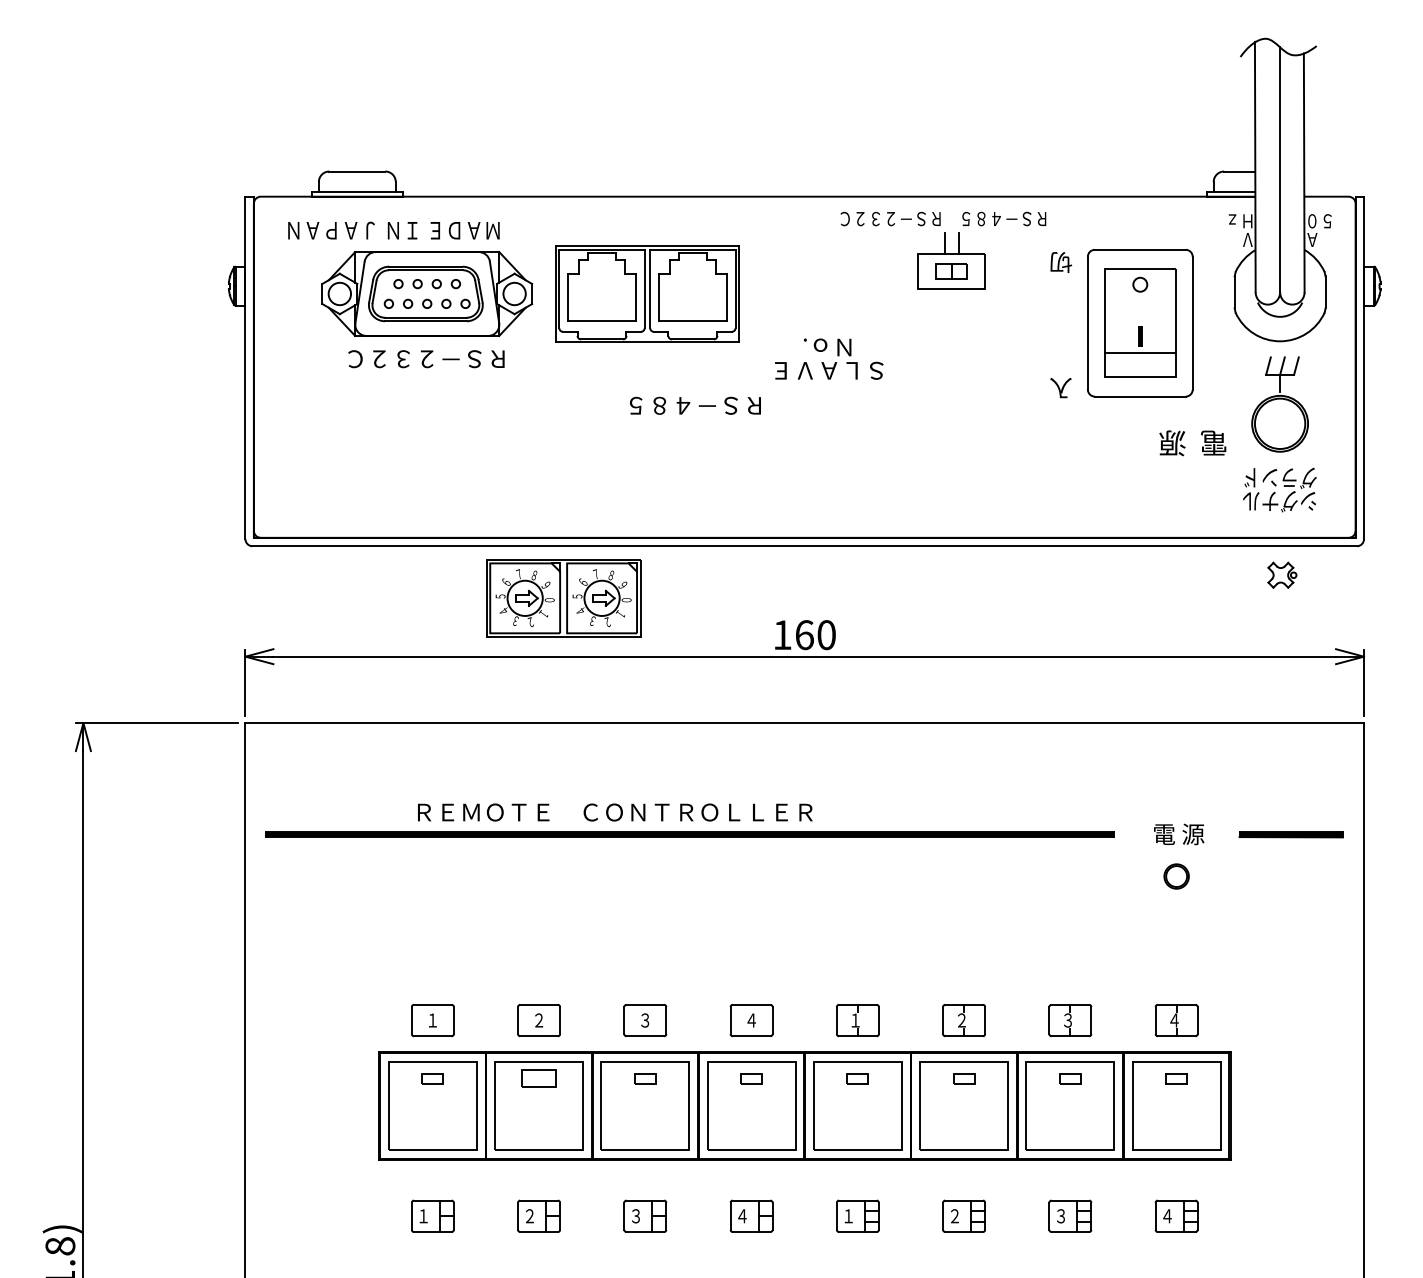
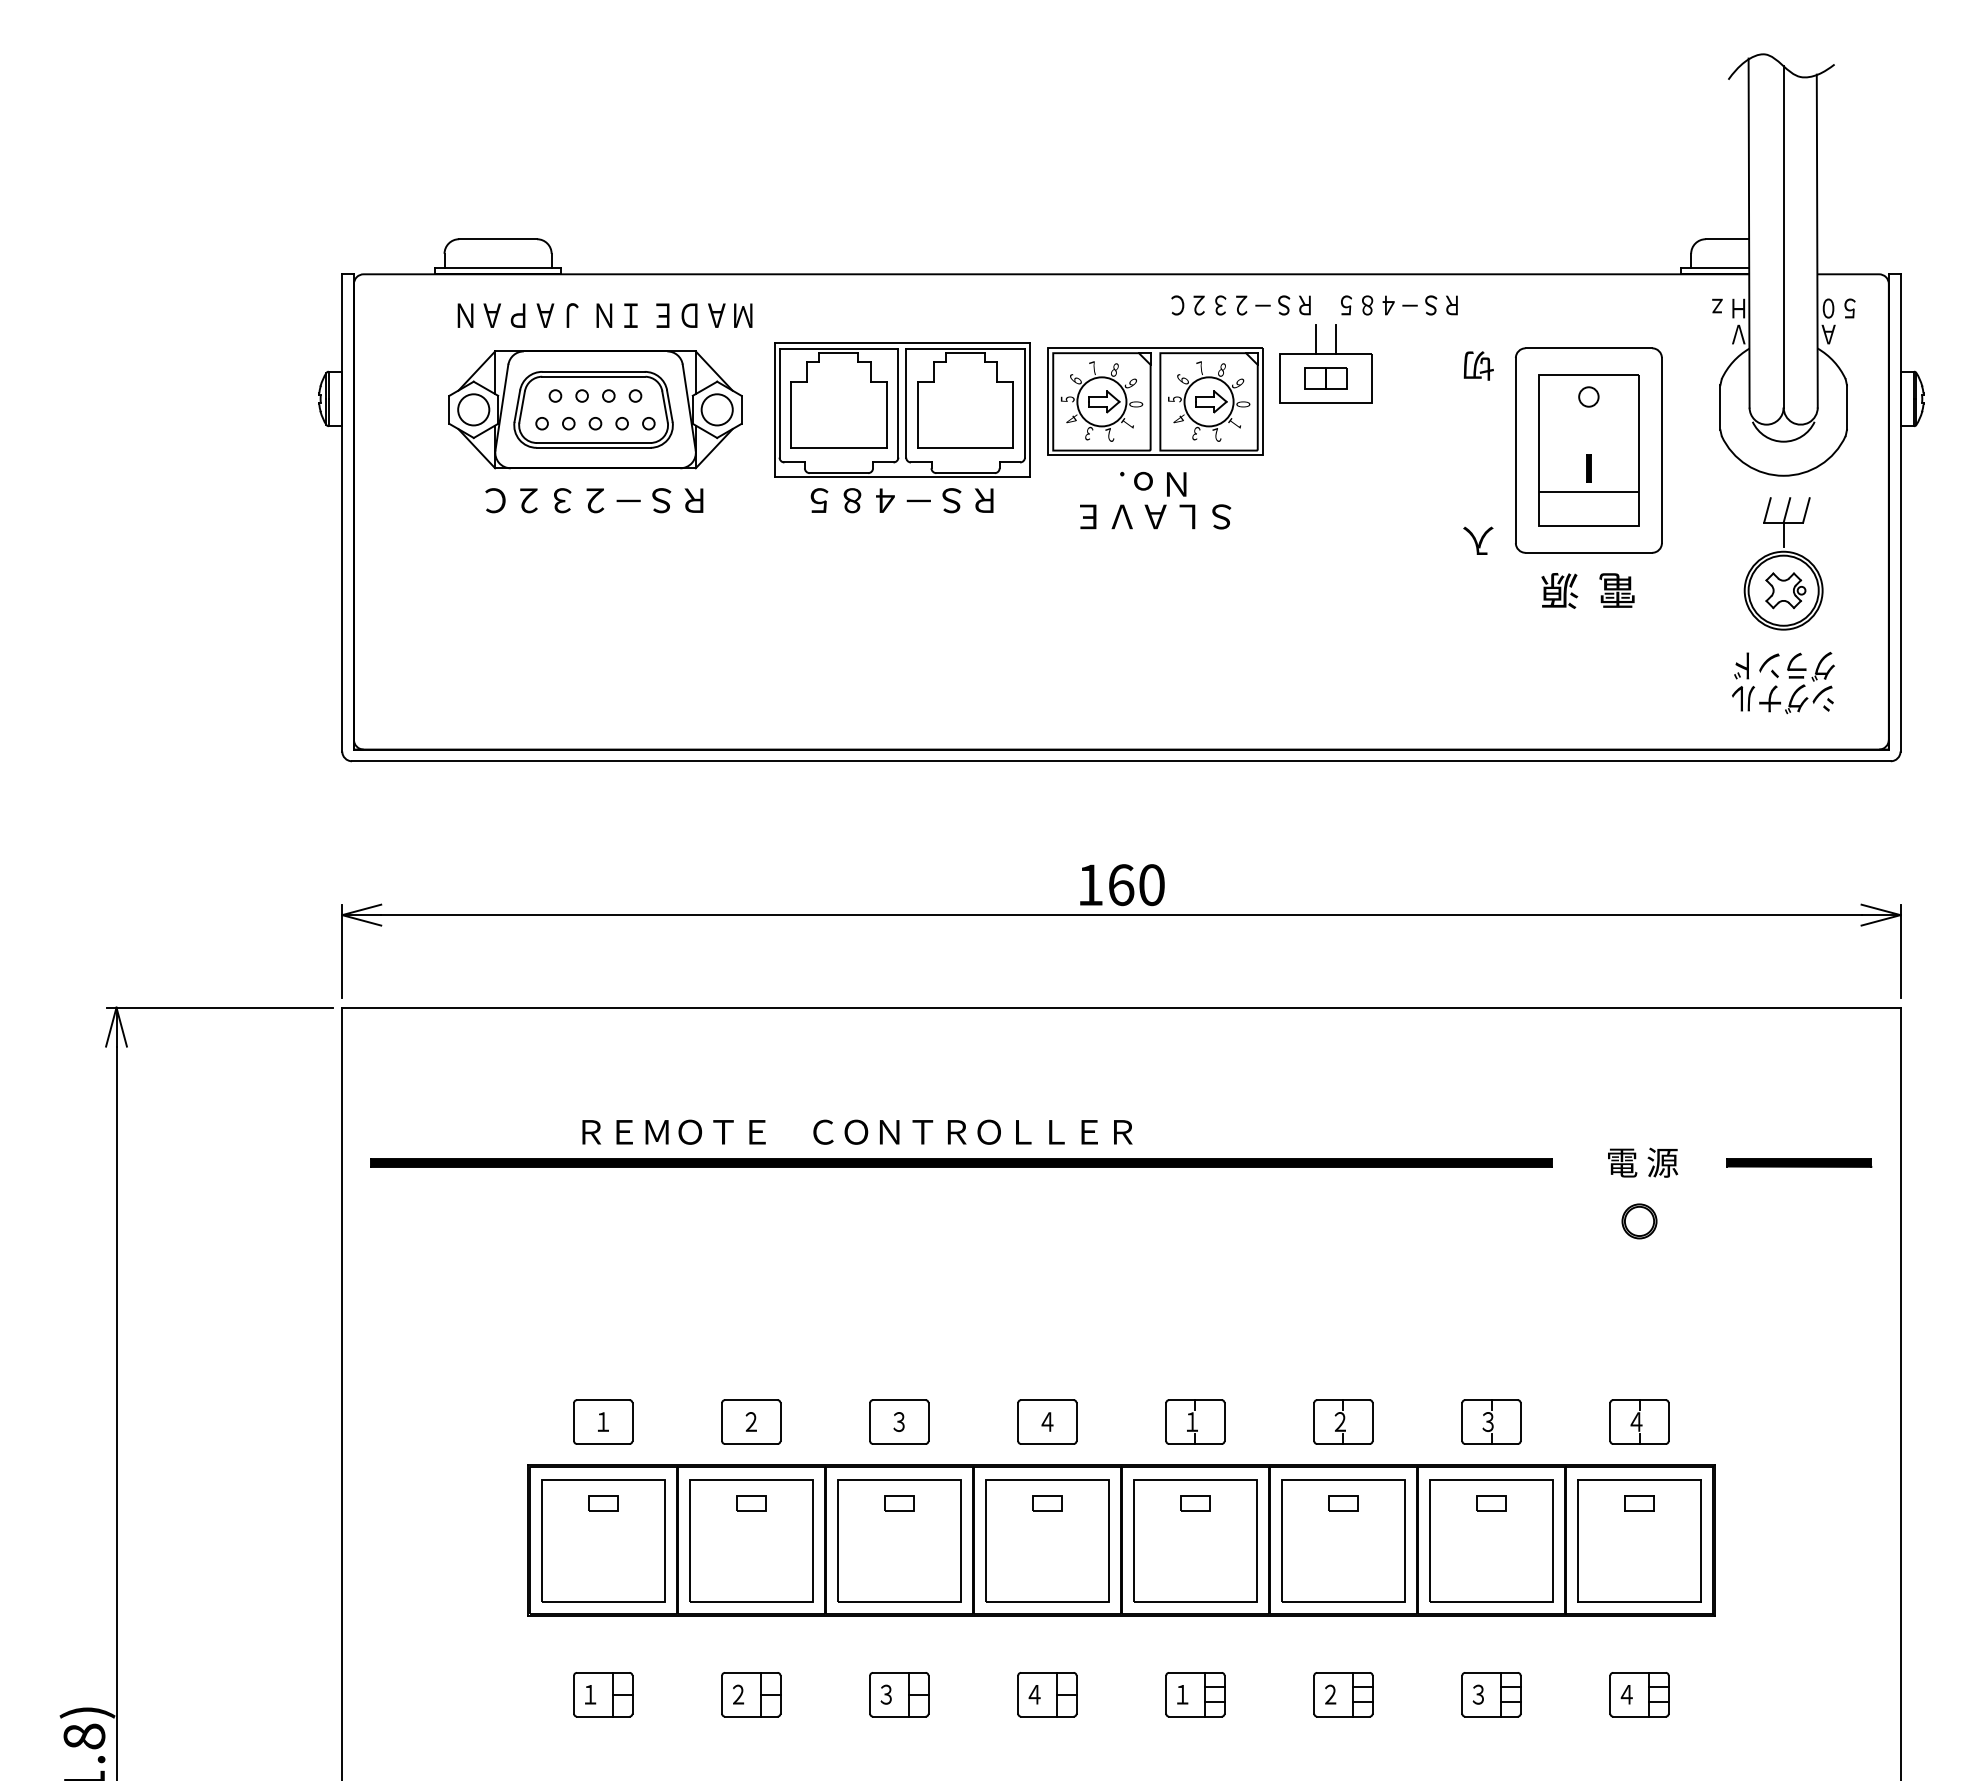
text: (393, 230) -> (604, 315), moved
text: (694, 405) -> (901, 500), moved
text: (1192, 443) -> (1587, 590), moved
part: (1282, 575) -> (1785, 590), moved
part: (563, 598) -> (1155, 401), moved
part: (539, 1079) -> (751, 1503), size x0.62

